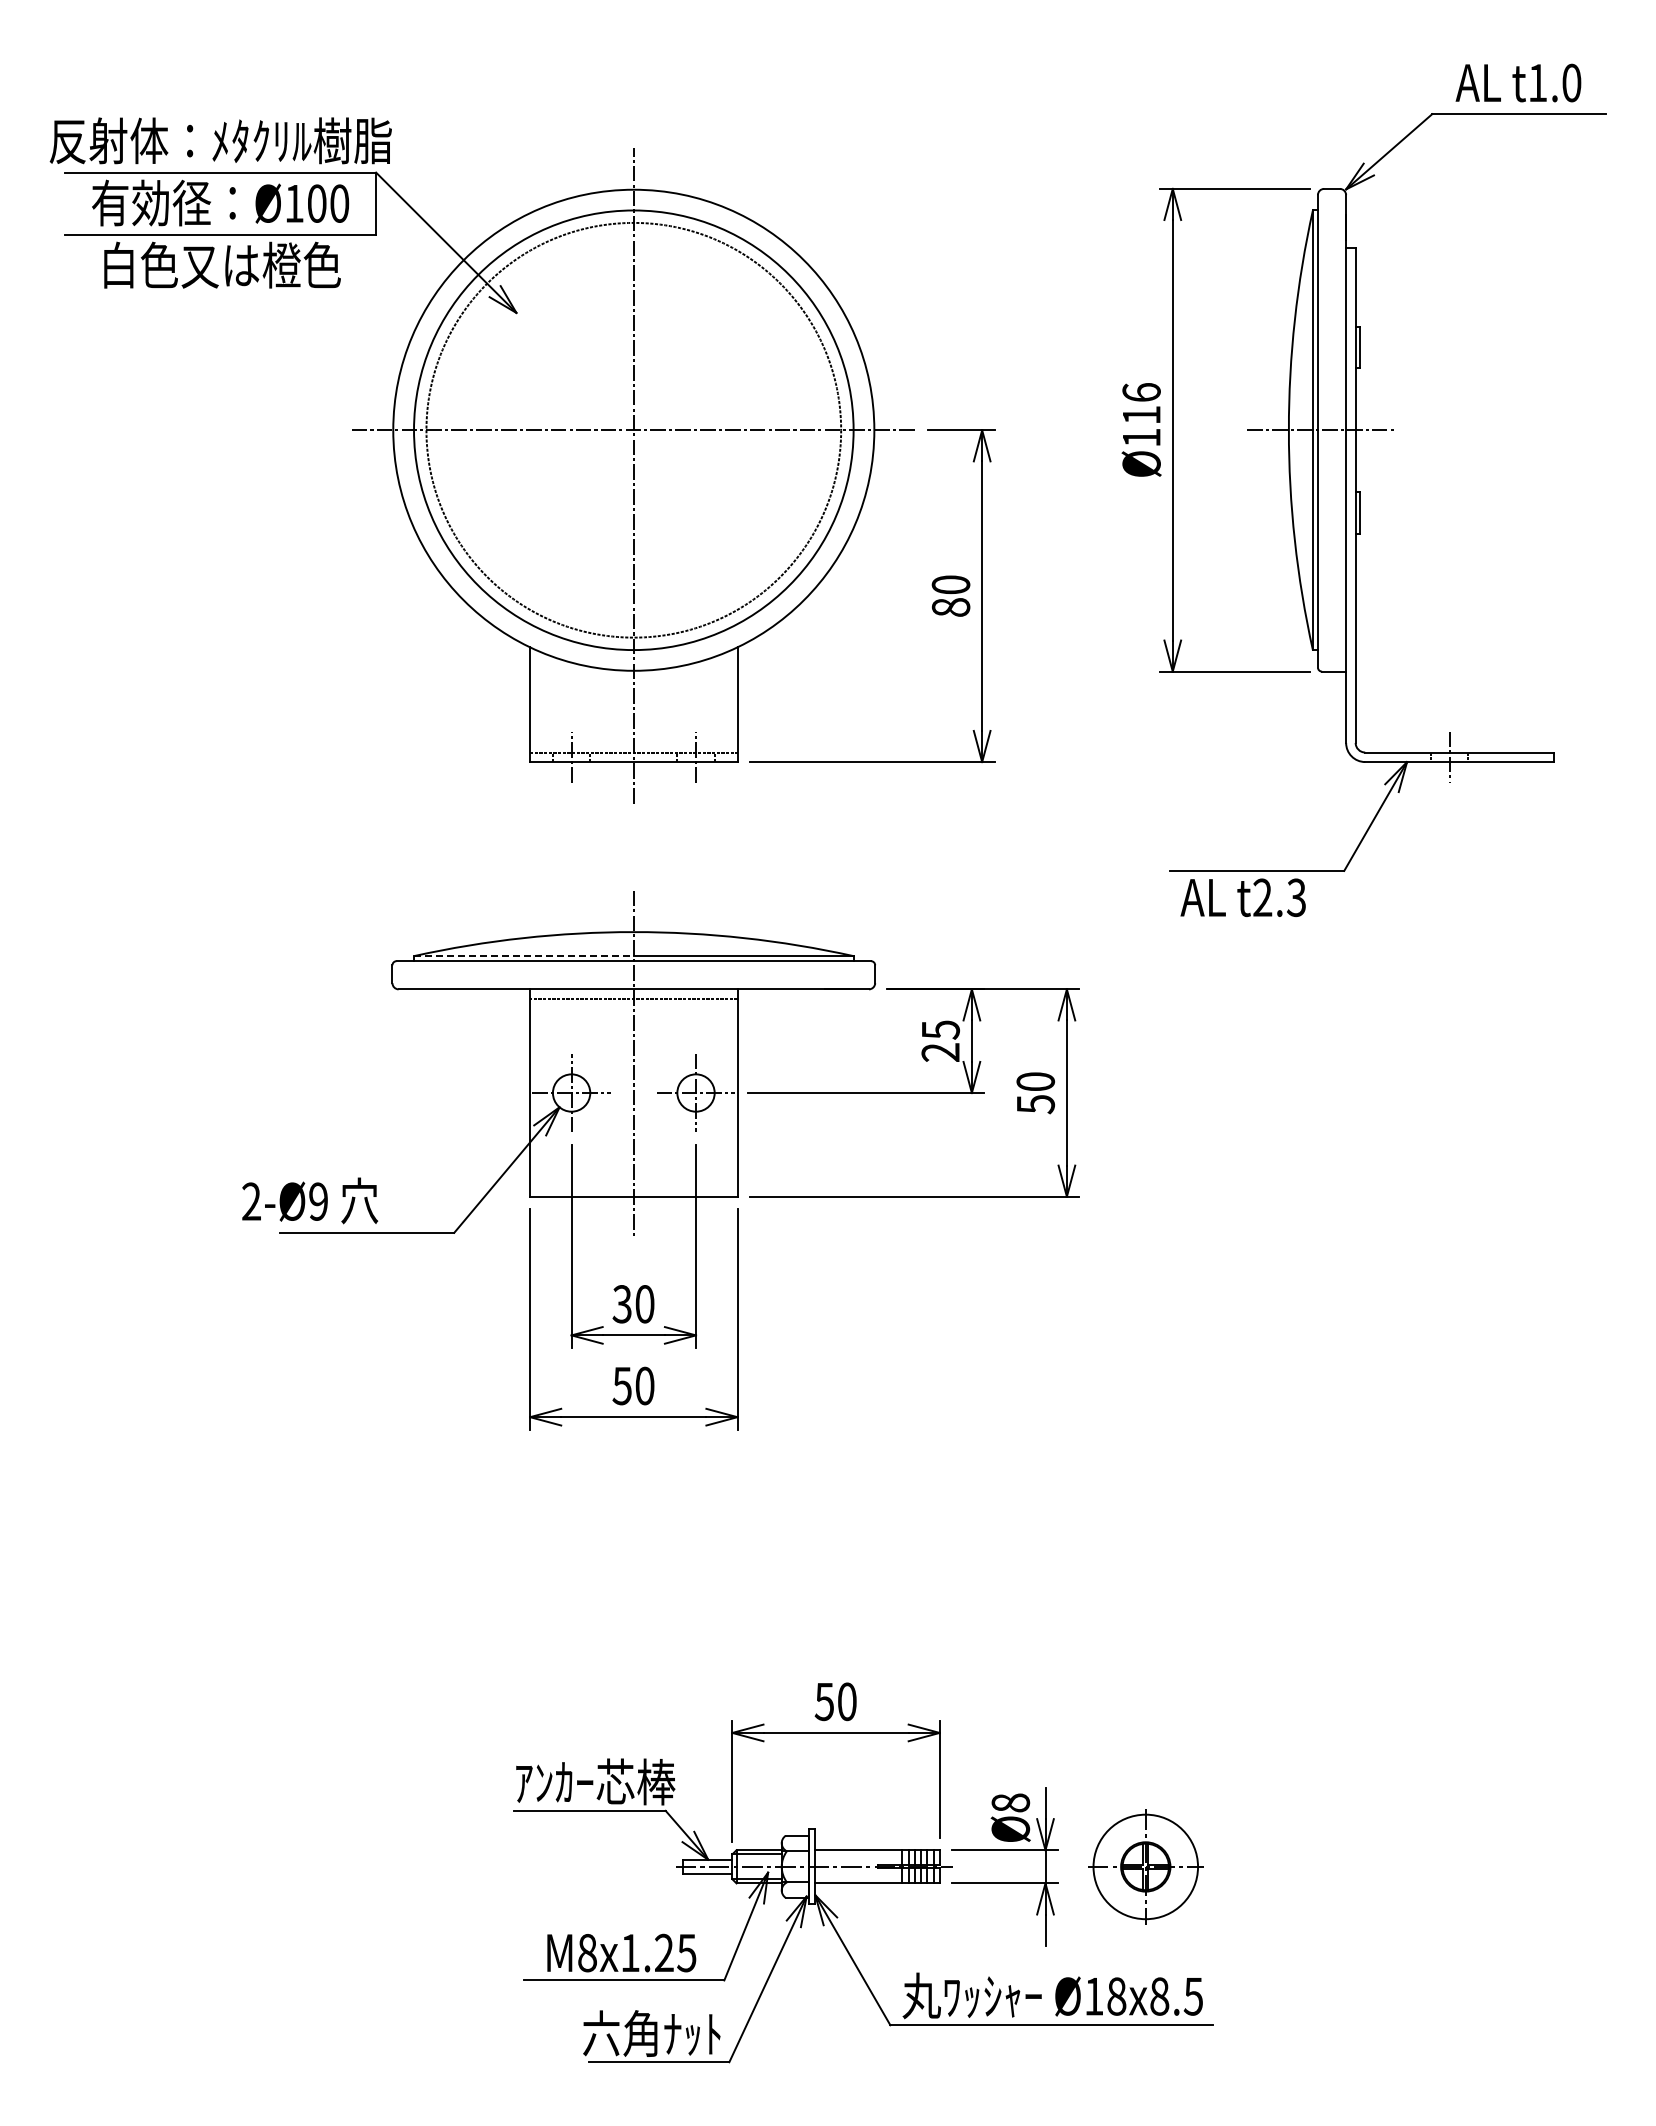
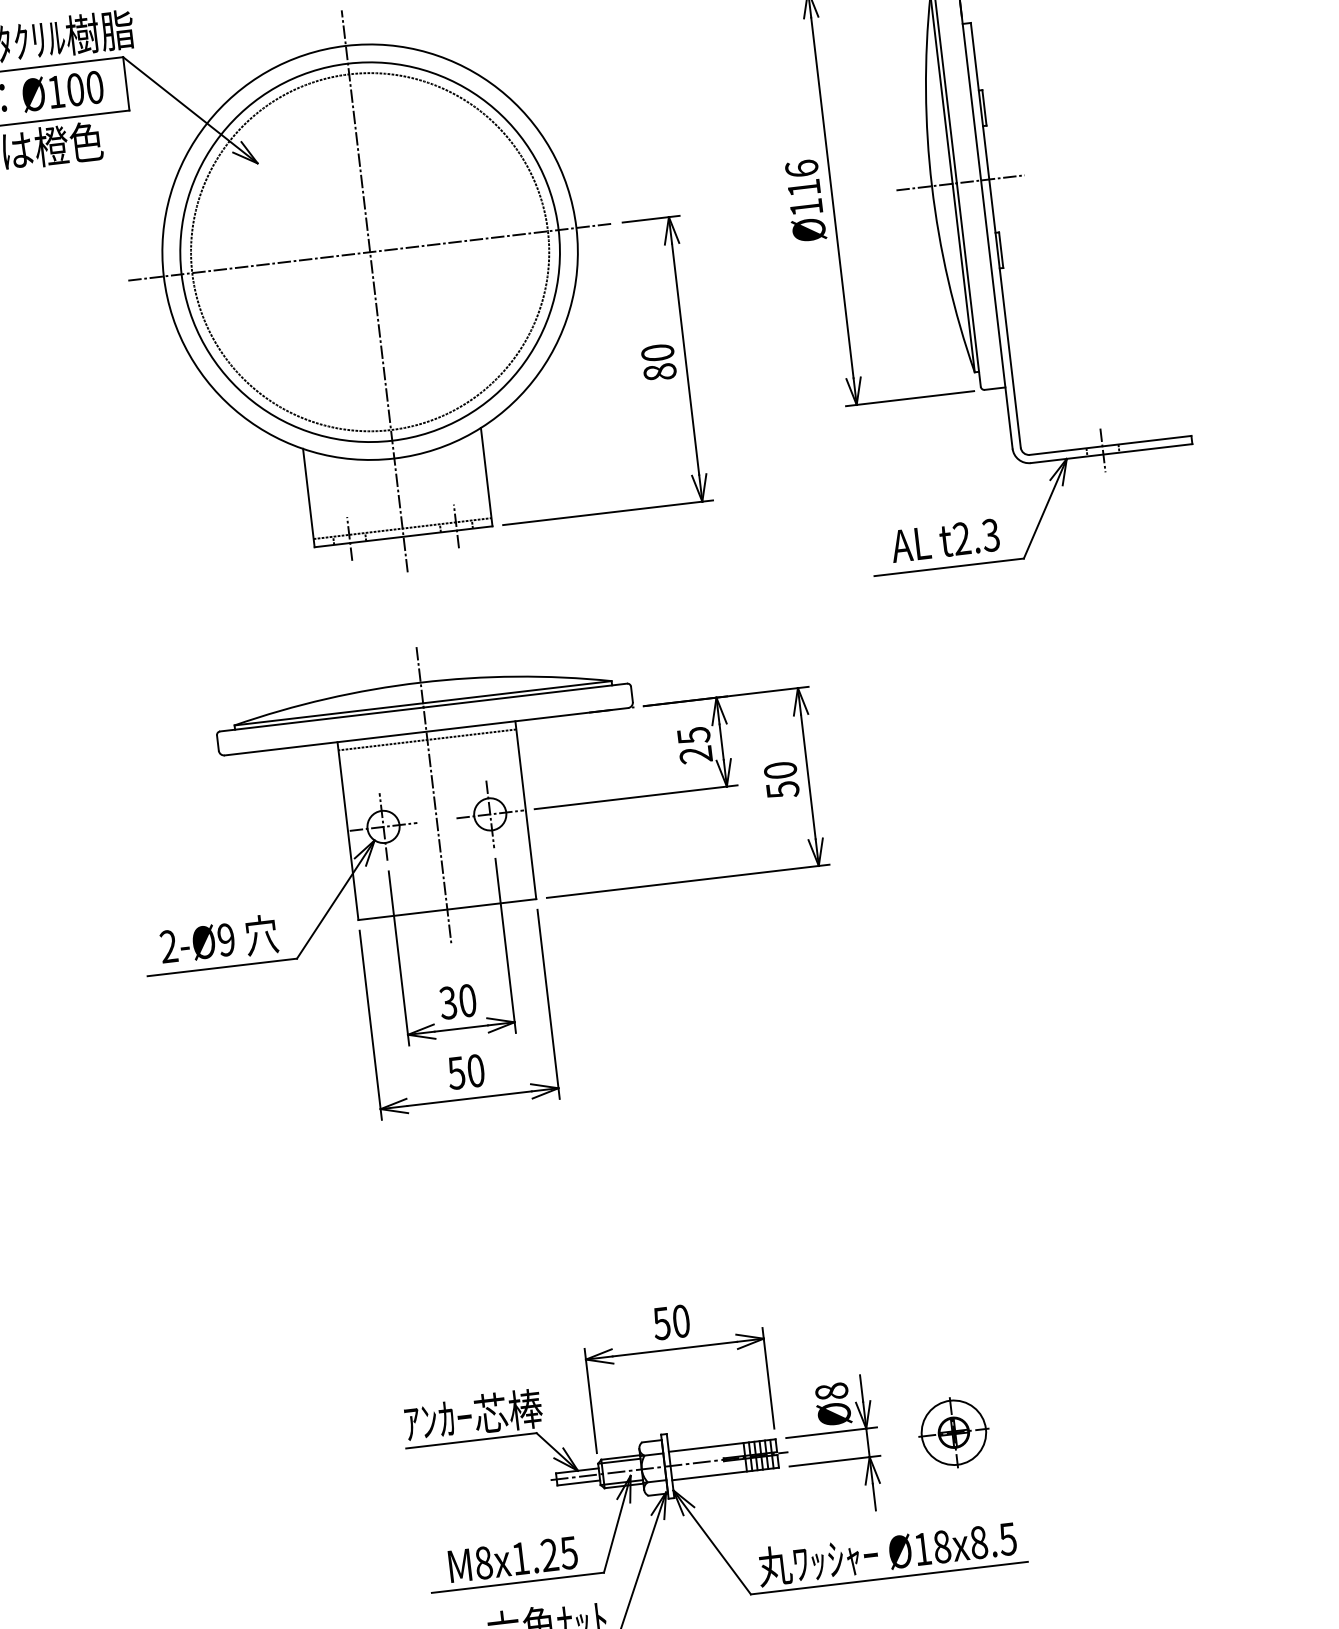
text: (1242, 897) -> (944, 540), moved
line: (523, 956) -> (328, 714), dashed -> solid
text: (310, 1200) -> (219, 939), moved
part: (1145, 1866) -> (953, 1432), size x0.71

